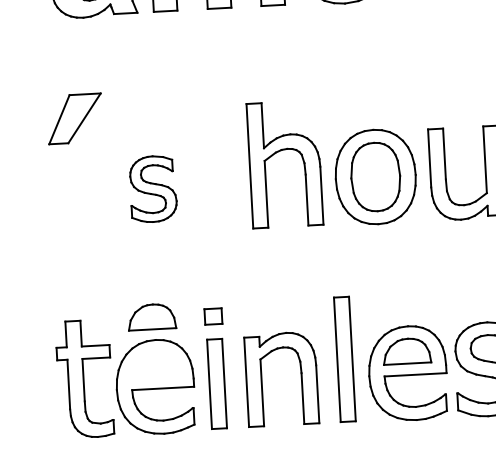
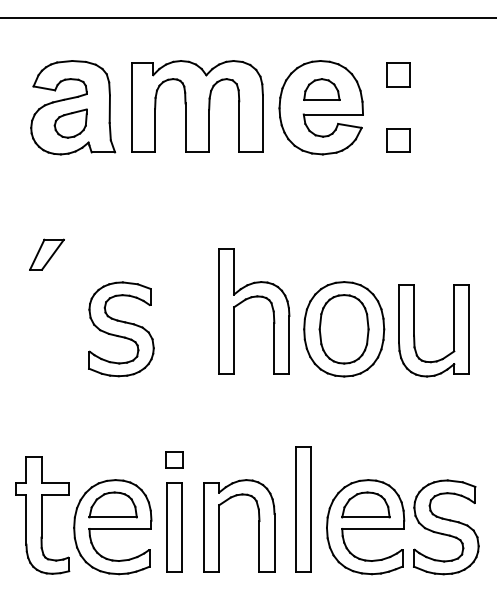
part: (74, 118) -> (46, 254), size x0.62
part: (153, 189) -> (121, 329), size x1.43
part: (151, 316) -> (112, 504), moved

